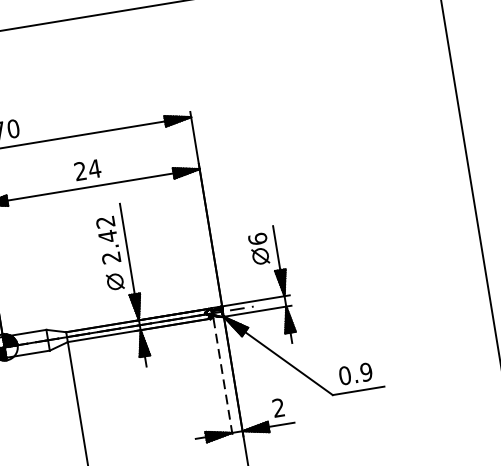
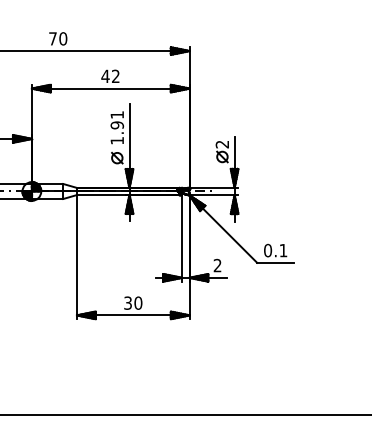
text: (87, 168) -> (110, 75), 24 -> 42
text: (108, 239) -> (117, 127), 2.42 -> 1.91
text: (257, 239) -> (222, 144), 6 -> 2
text: (366, 372) -> (283, 250), 0.9 -> 0.1
line: (223, 378) -> (182, 238), dashed -> solid

